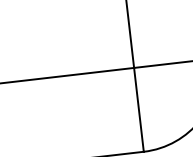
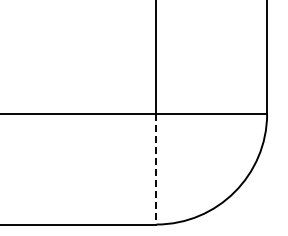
line: (139, 110) -> (156, 169), solid -> dashed

